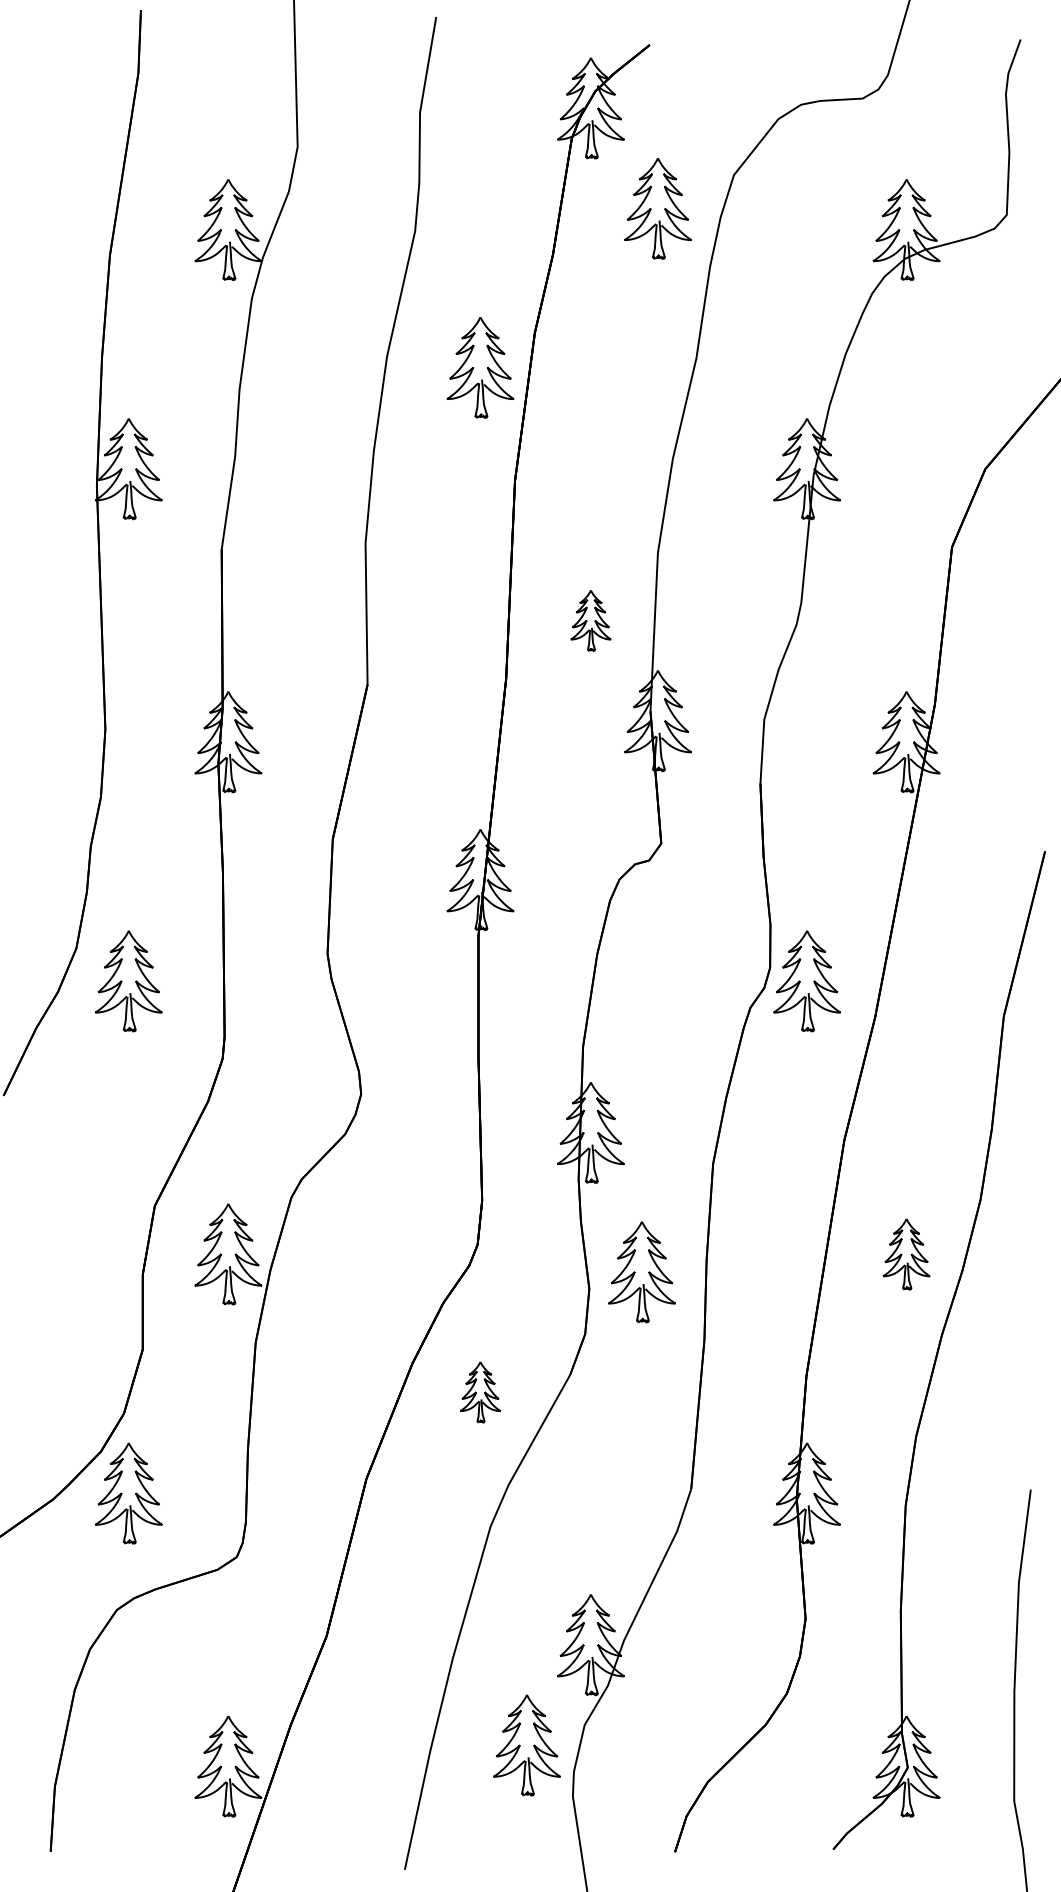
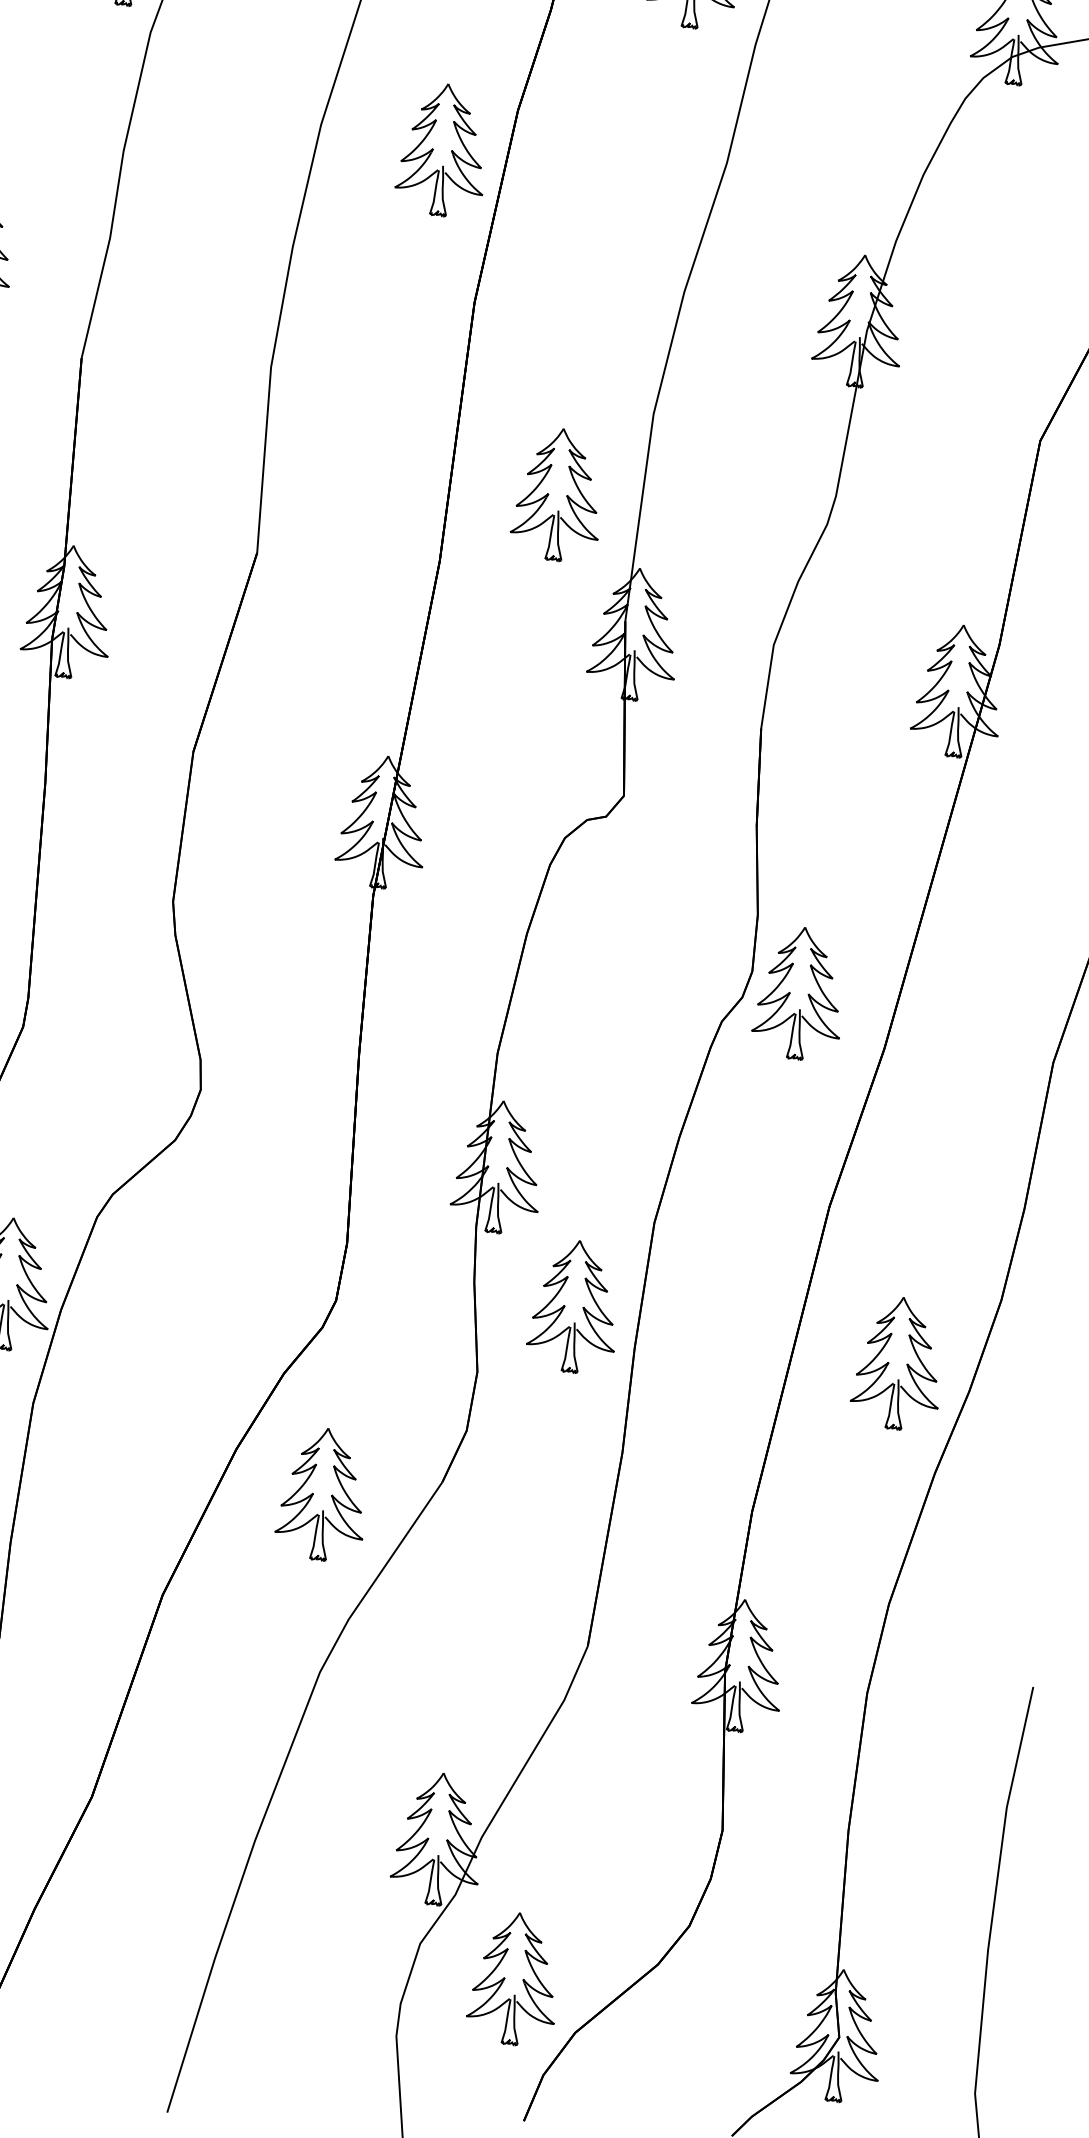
part: (590, 620) -> (557, 494), size x1.67
part: (906, 1254) -> (897, 1363), size x1.43
part: (641, 1272) -> (573, 1307), moved
part: (480, 1392) -> (322, 1495), size x1.67
part: (526, 1745) -> (513, 1979), moved

